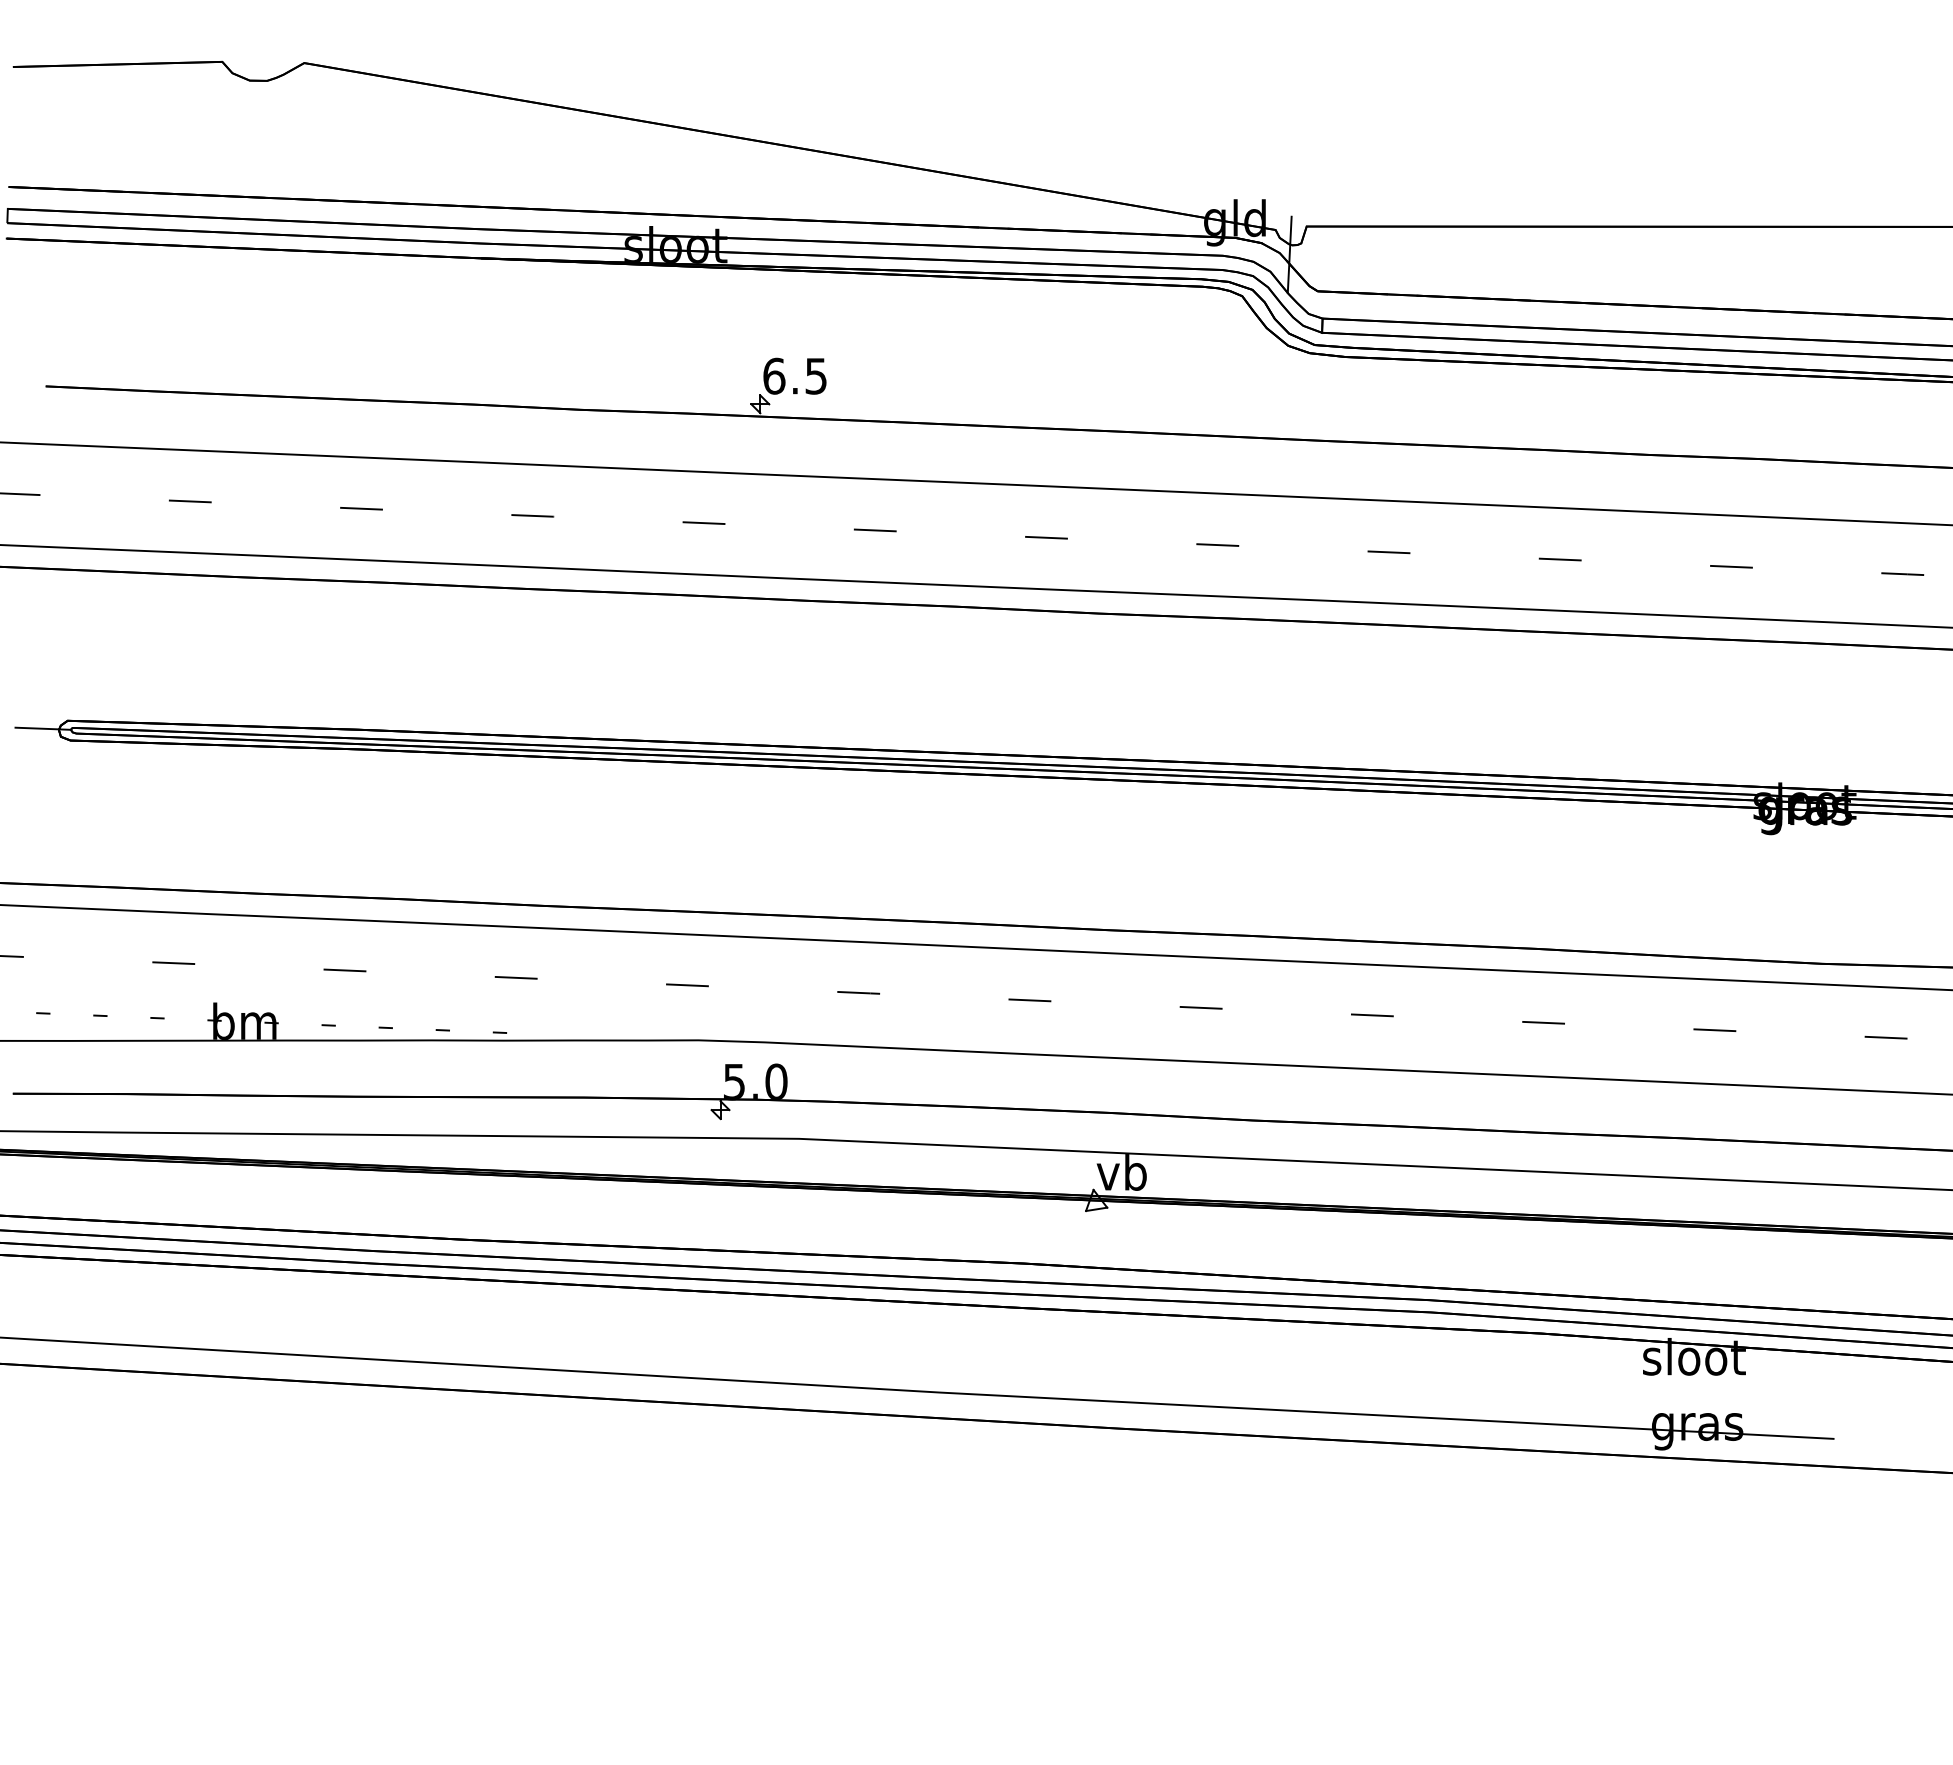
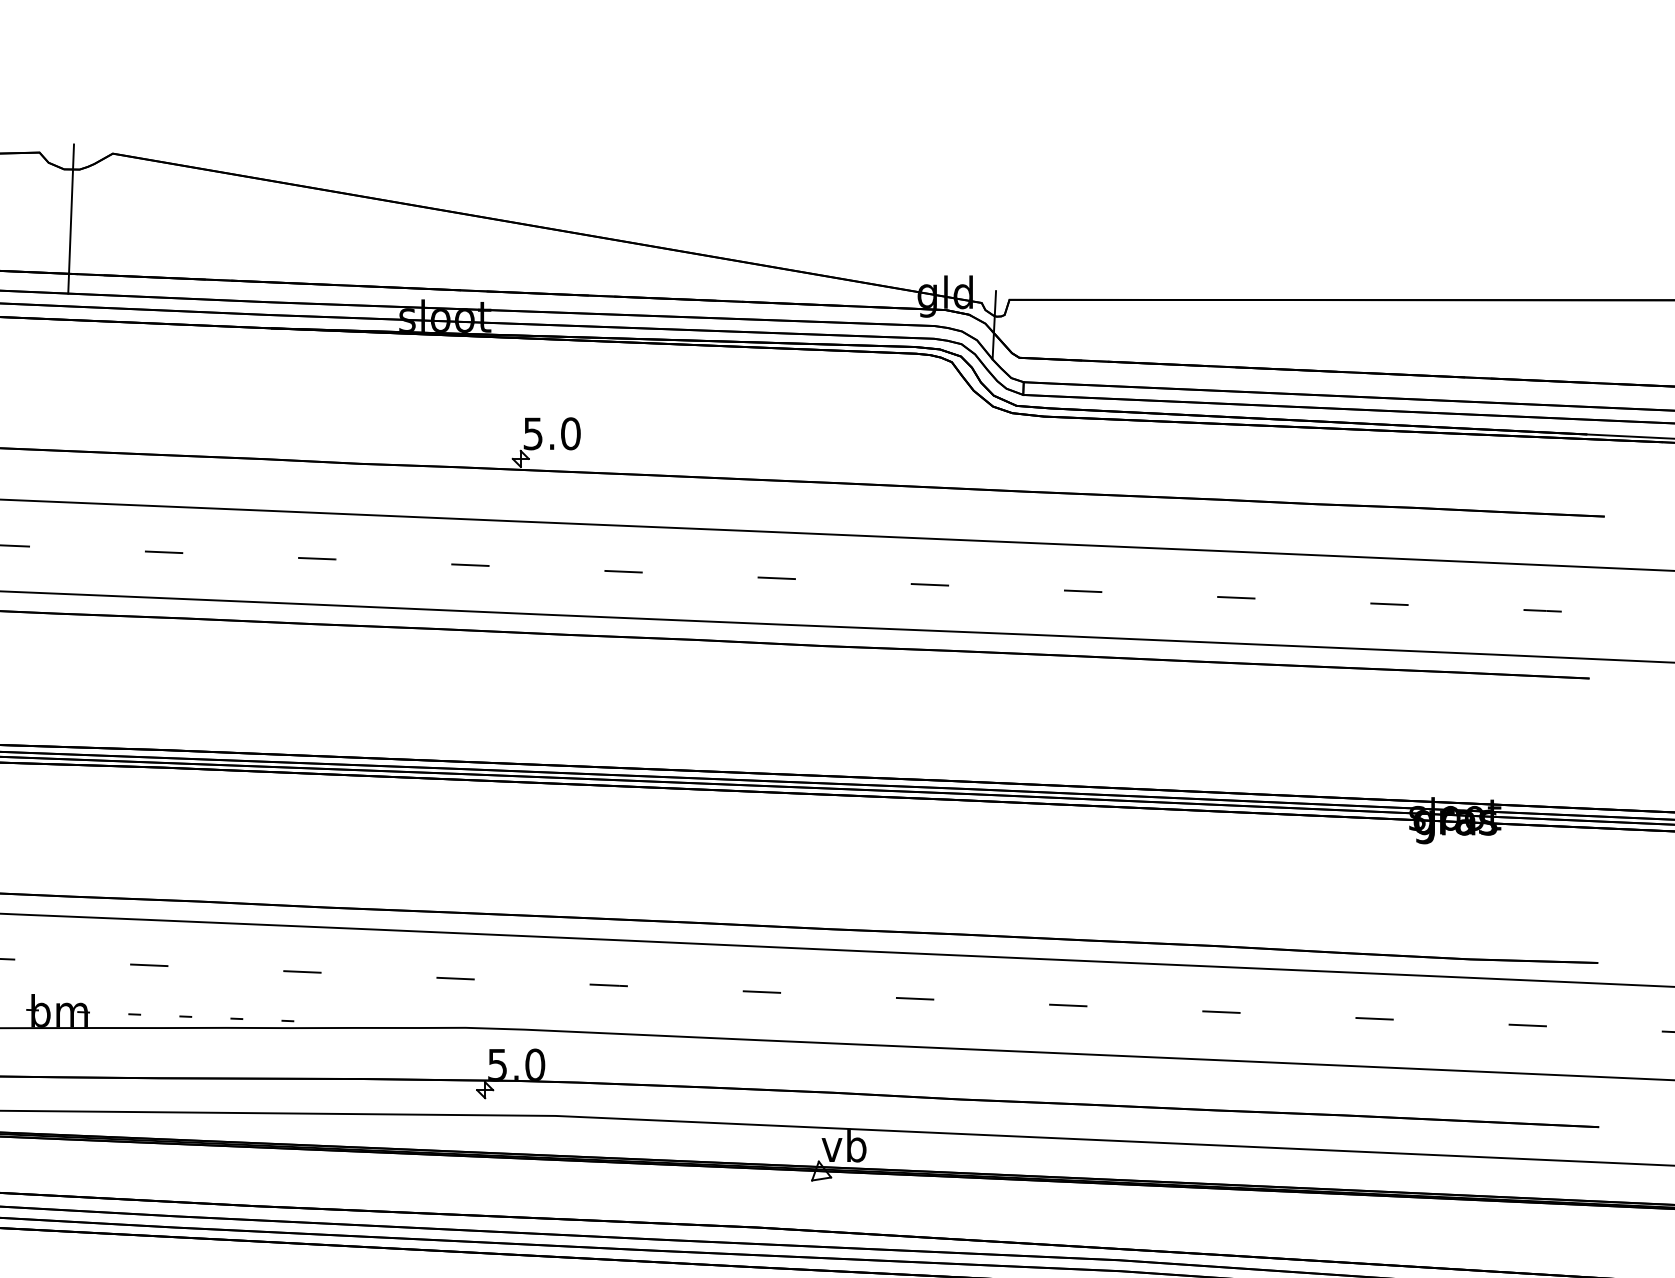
line: (257, 135) -> (71, 218), added
text: (795, 375) -> (552, 433), 6.5 -> 5.0

